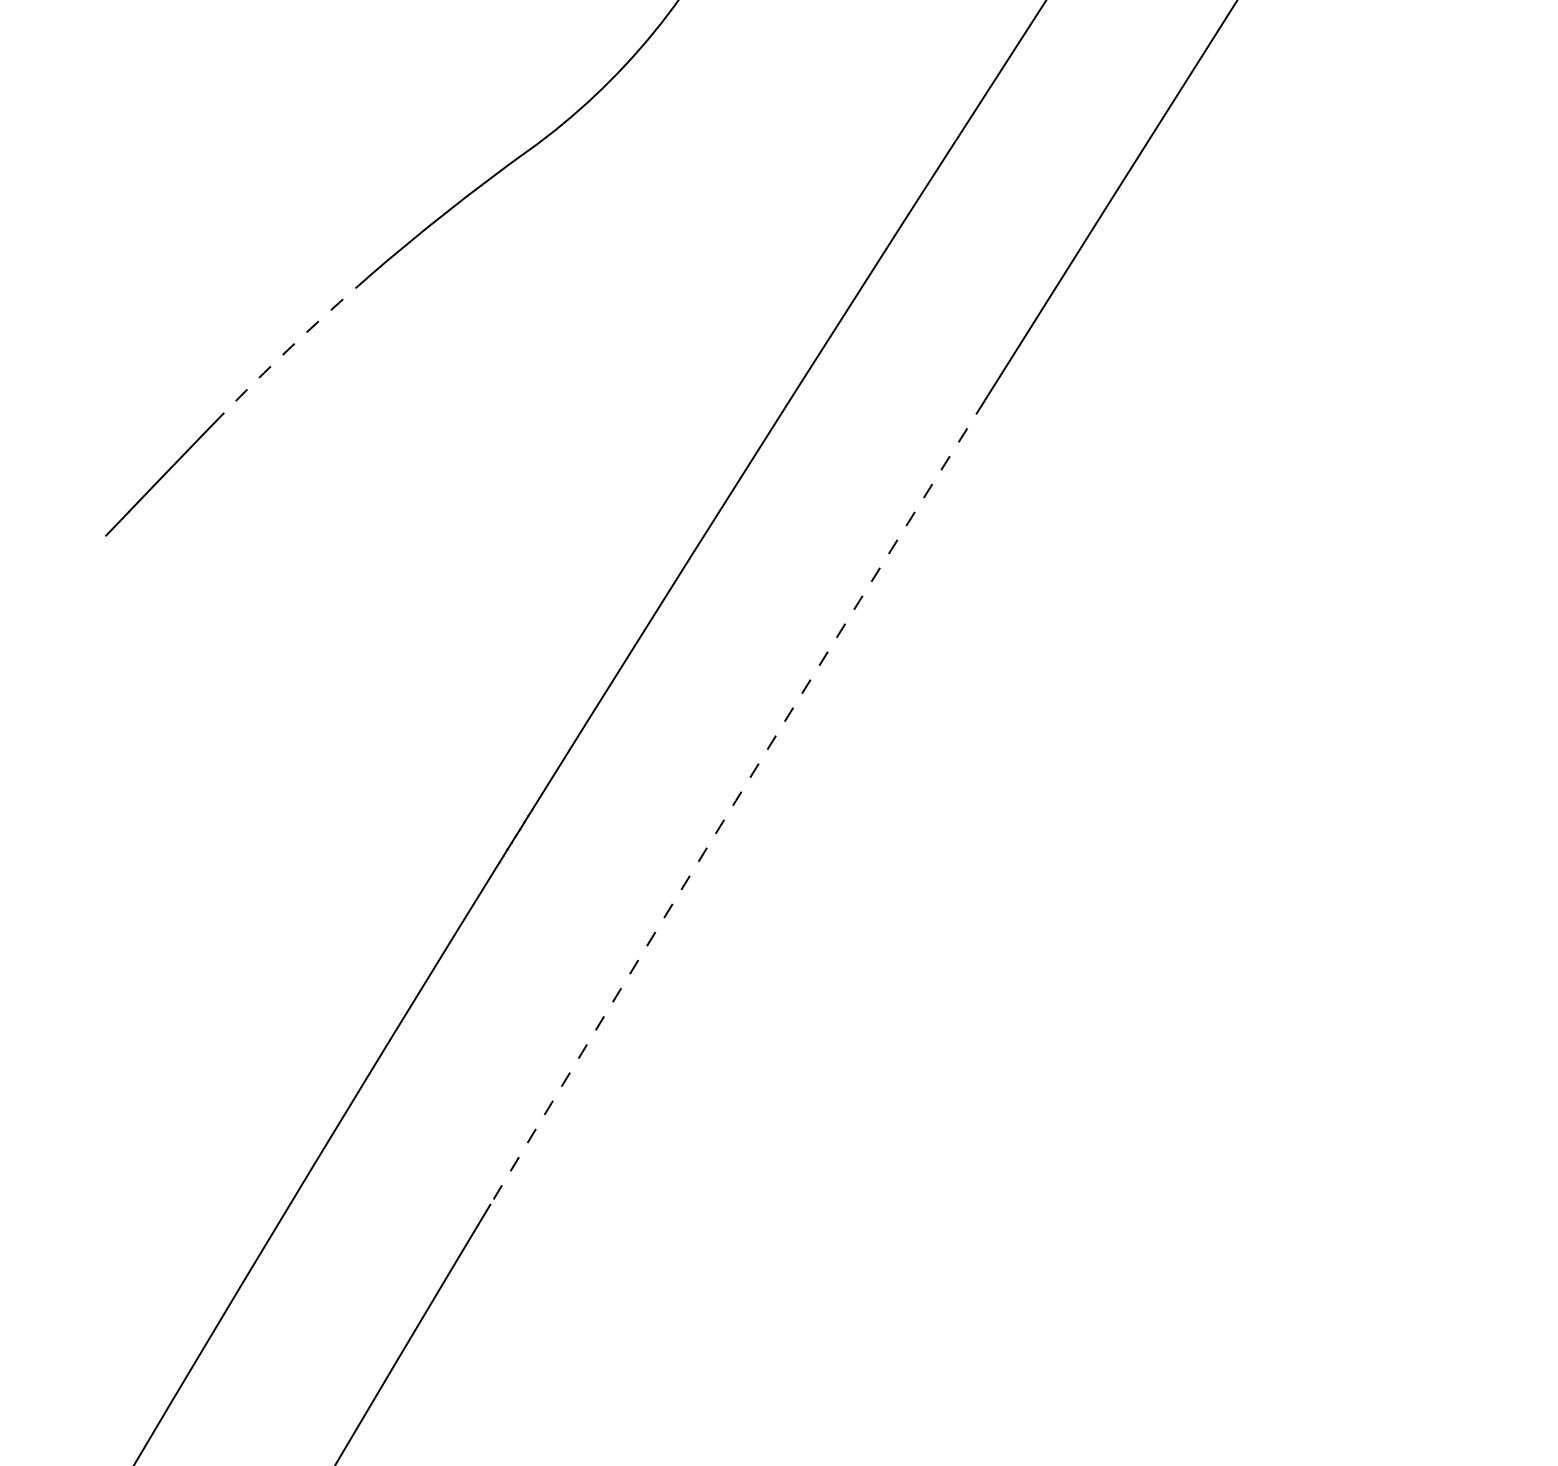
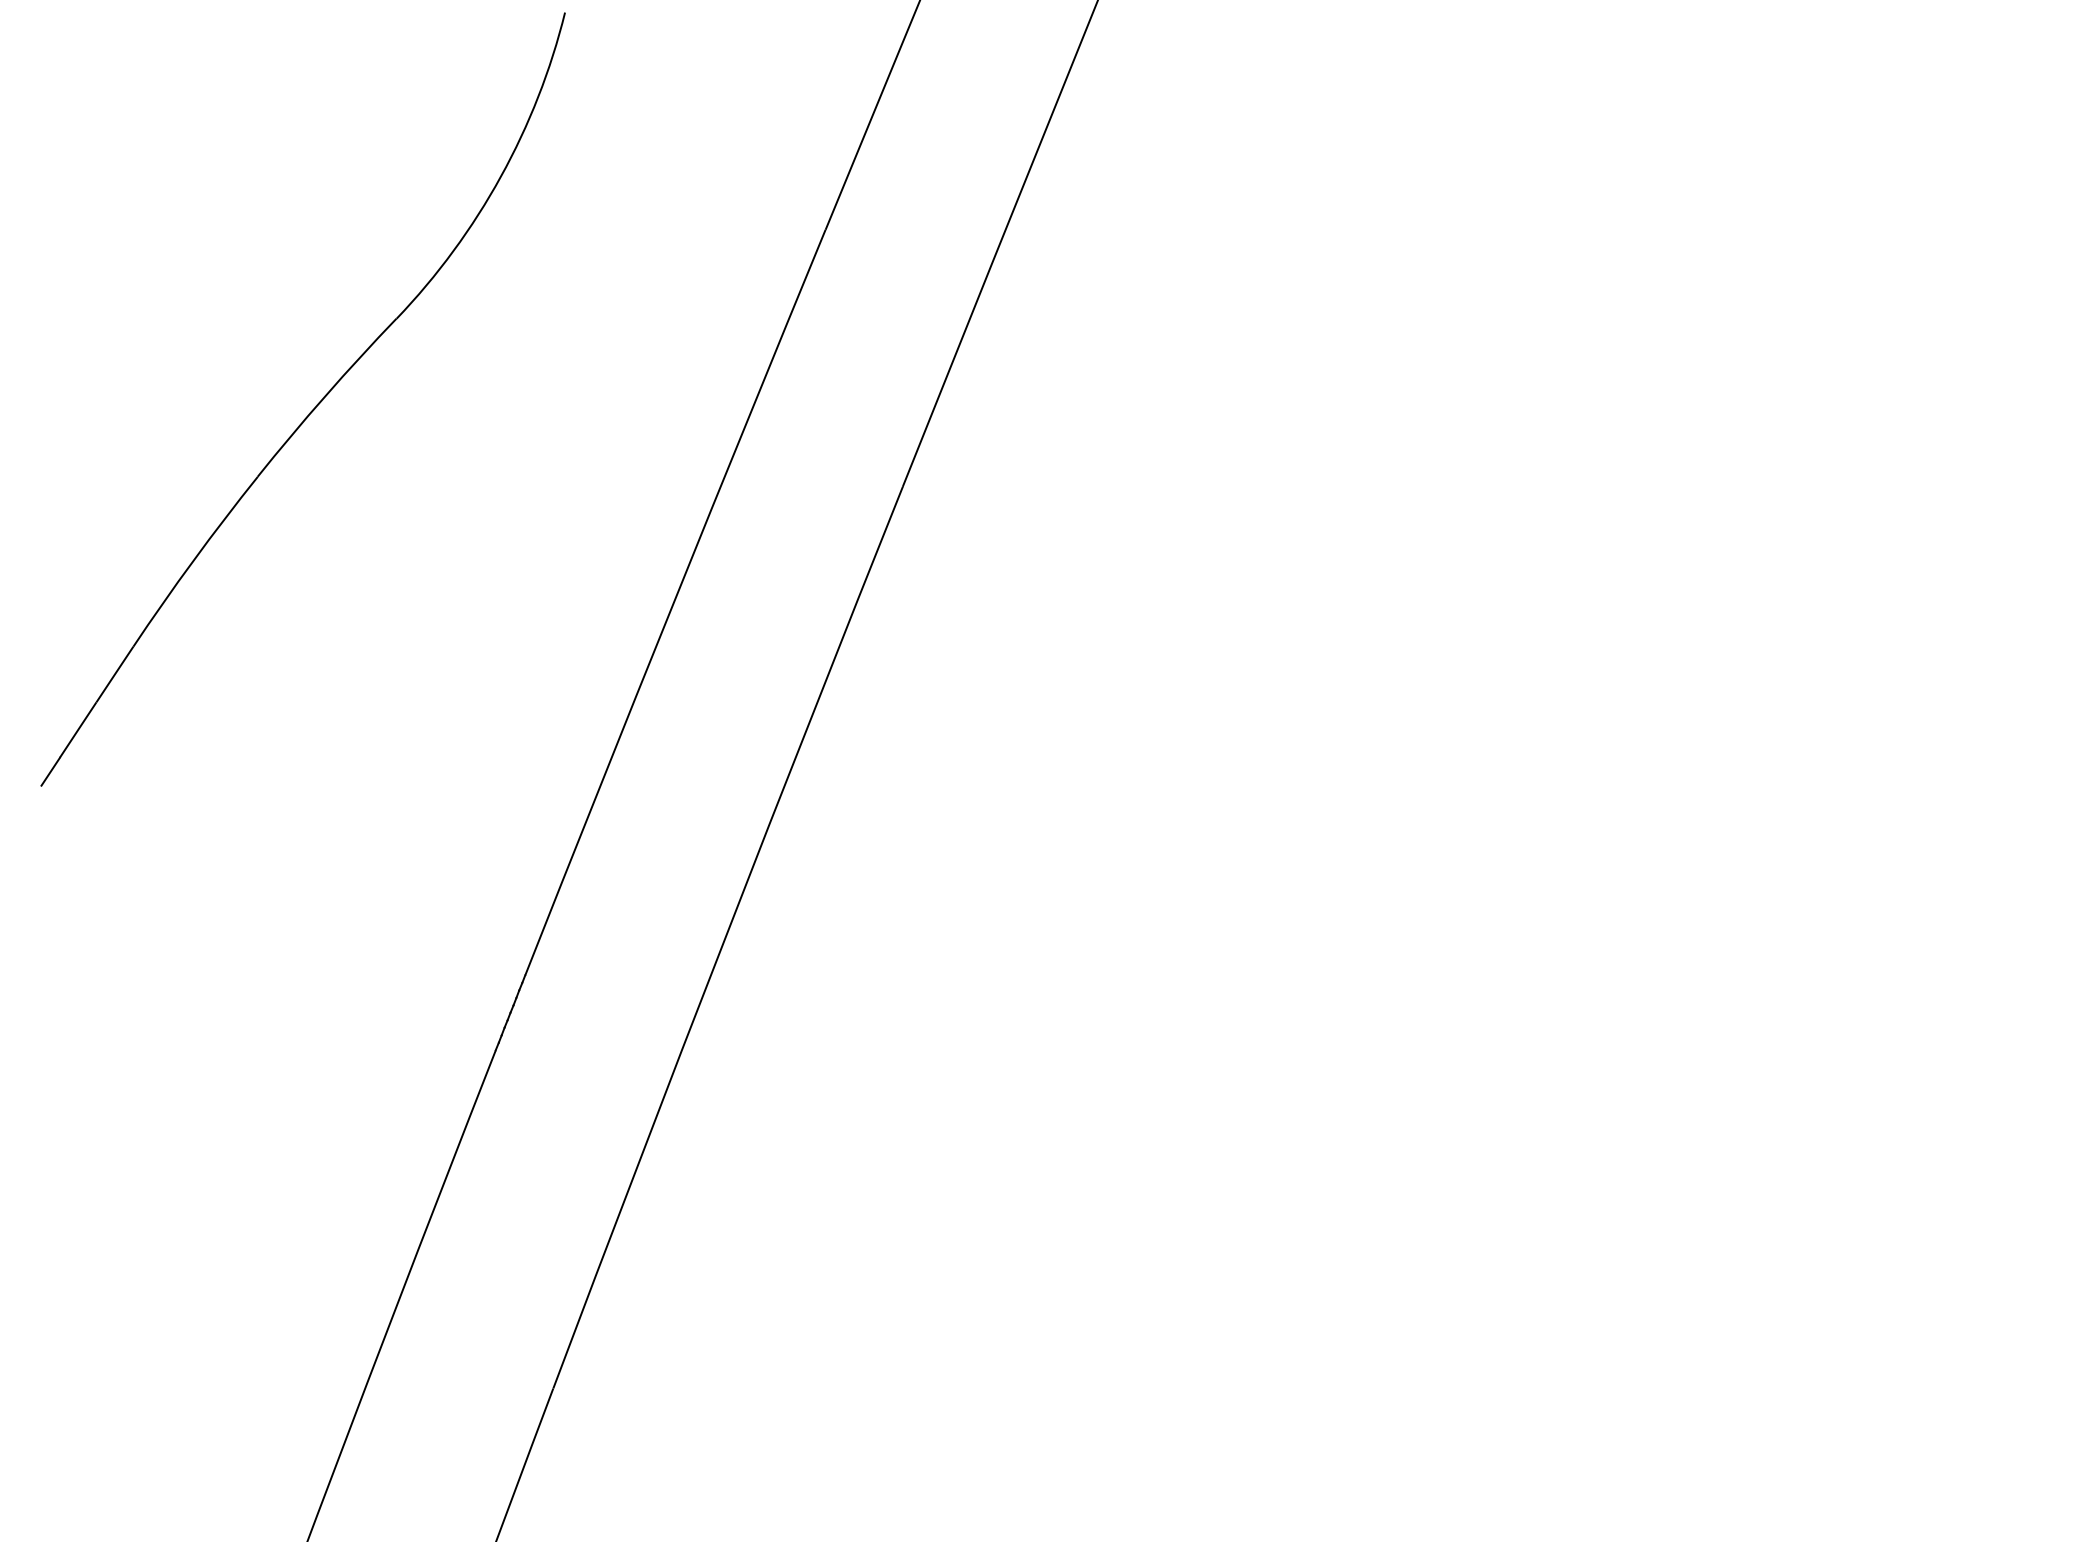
arc: (291, 346) -> (193, 560), dashed -> solid
arc: (735, 800) -> (725, 936), dashed -> solid

